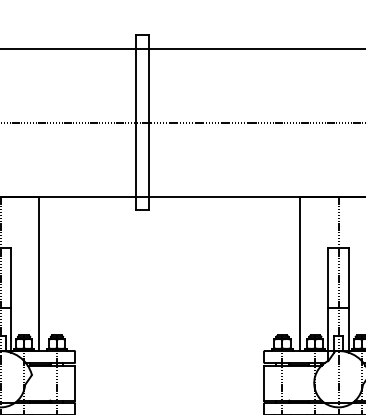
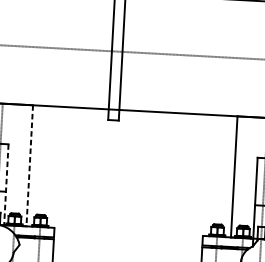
line: (39, 274) -> (29, 166), solid -> dashed
line: (11, 300) -> (6, 185), solid -> dashed

